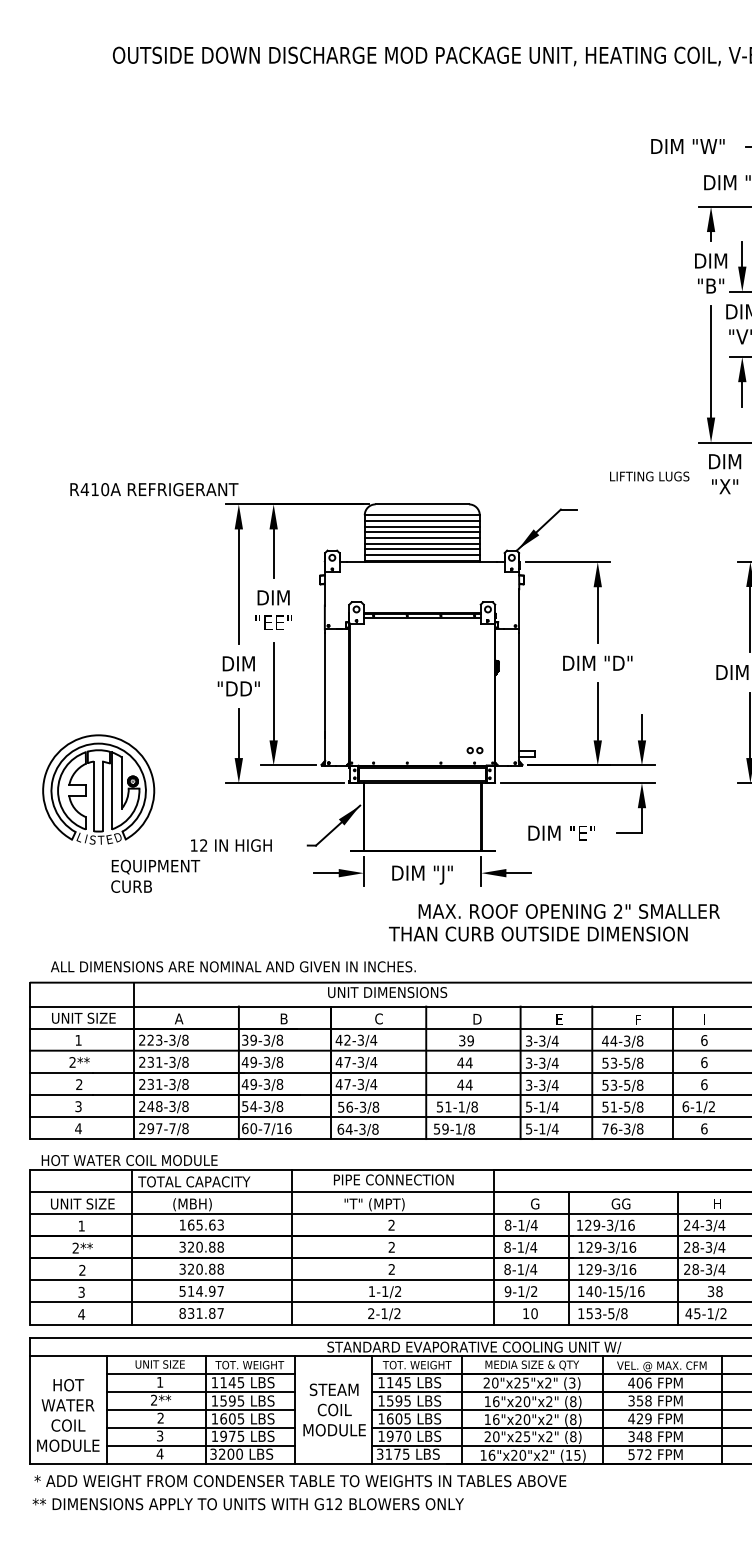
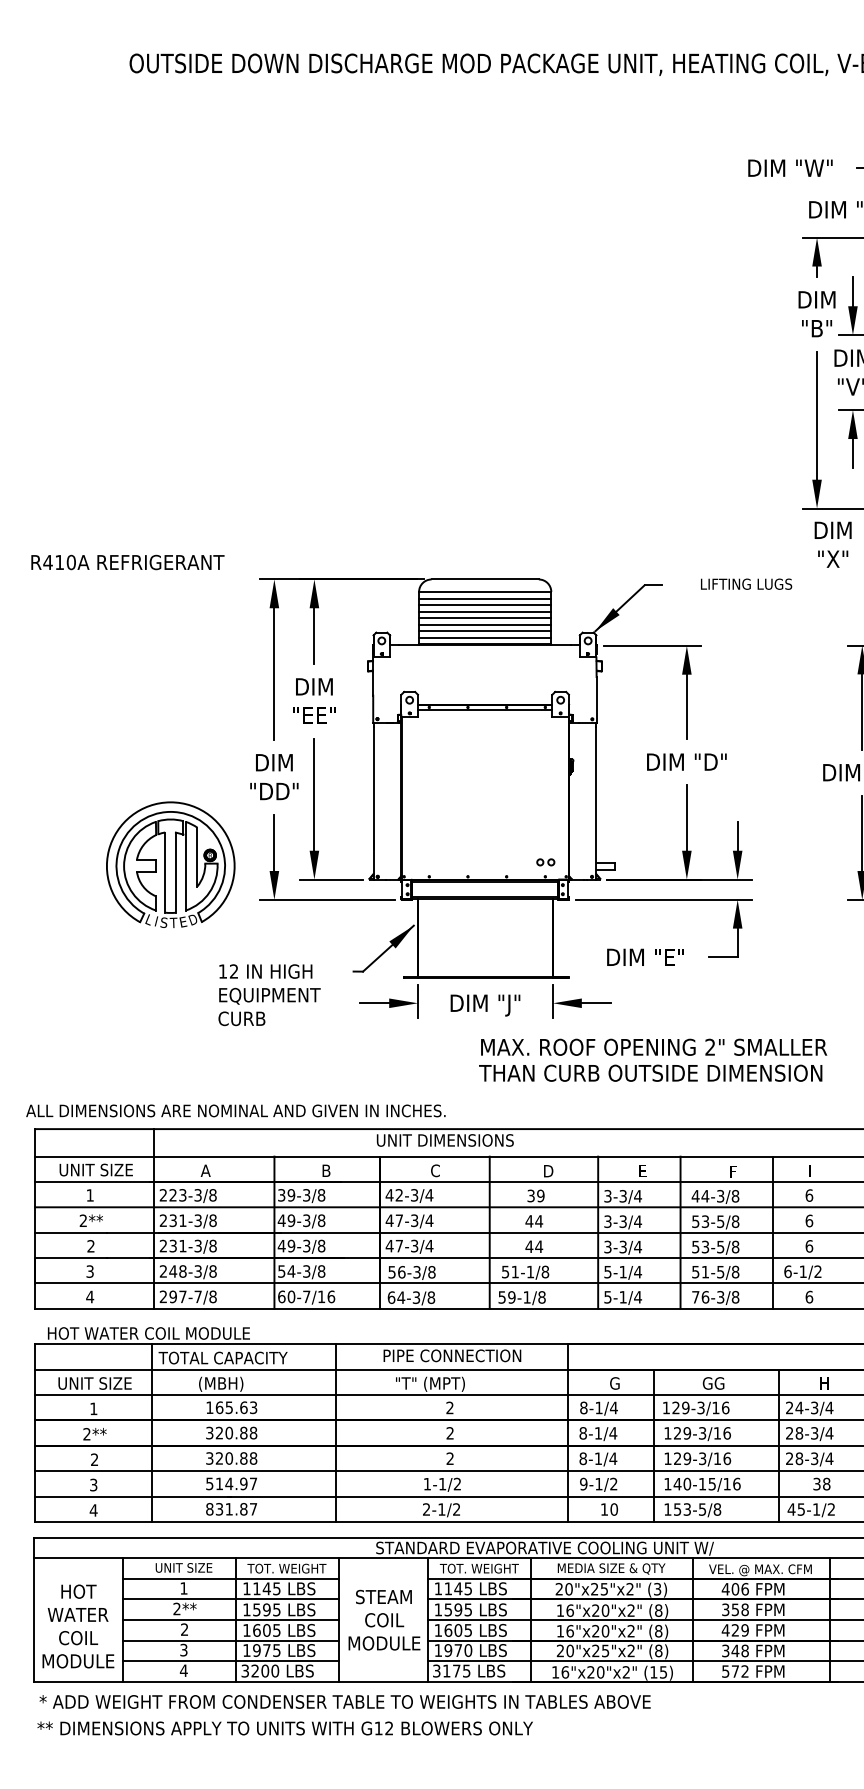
text: (649, 476) -> (746, 584), moved
text: (154, 489) -> (128, 562), moved
part: (98, 789) -> (170, 864), moved
text: (155, 875) -> (269, 1005), moved
text: (538, 933) -> (650, 1072), moved
text: (233, 966) -> (236, 1110), moved

